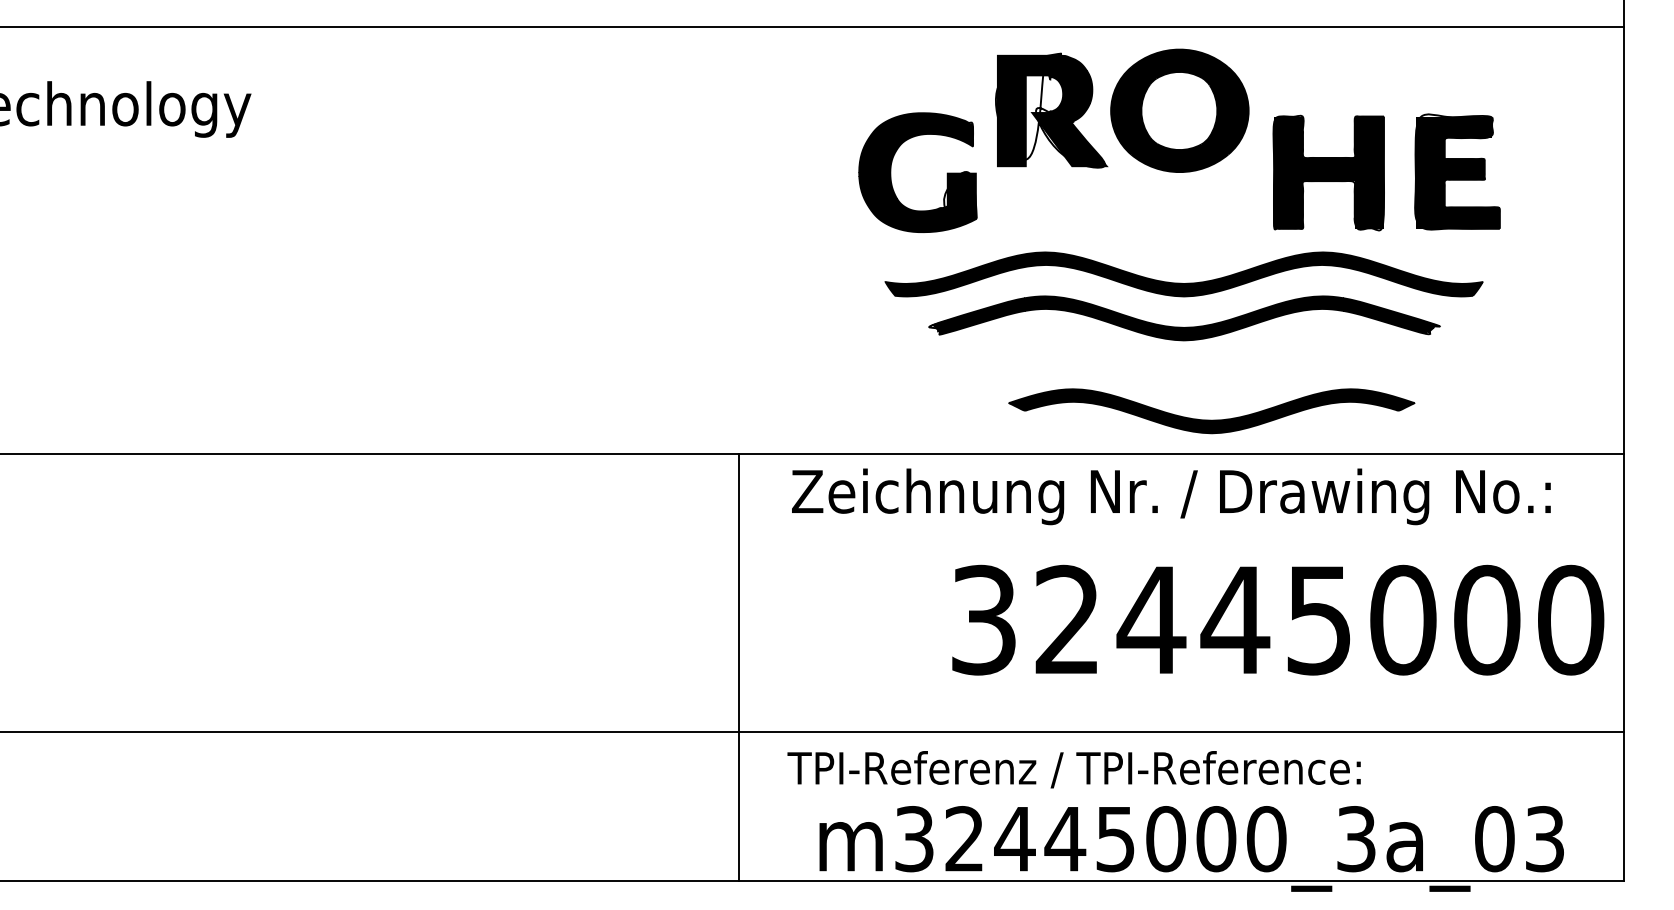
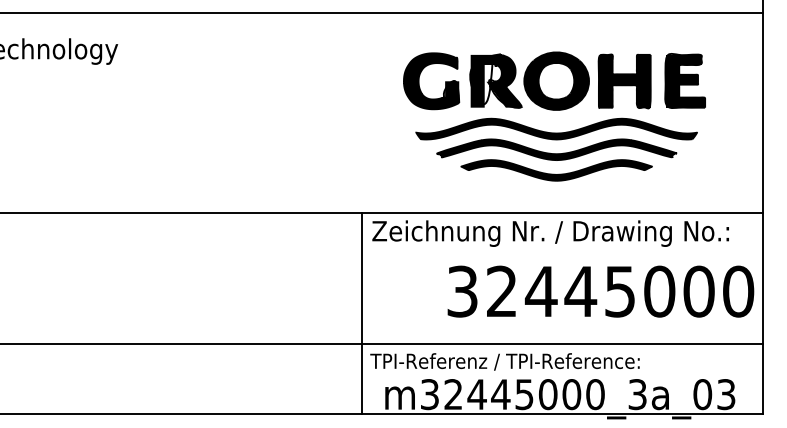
part: (1122, 109) -> (529, 80), moved
part: (1211, 411) -> (556, 170), moved
line: (739, 666) -> (361, 313), moved

